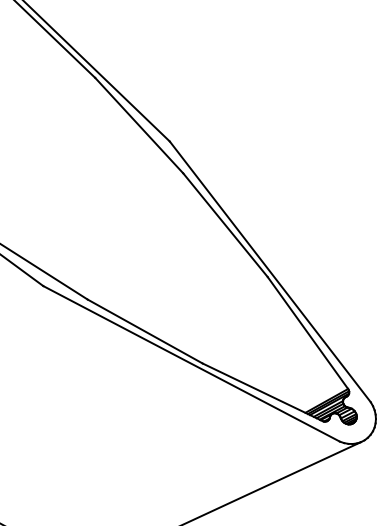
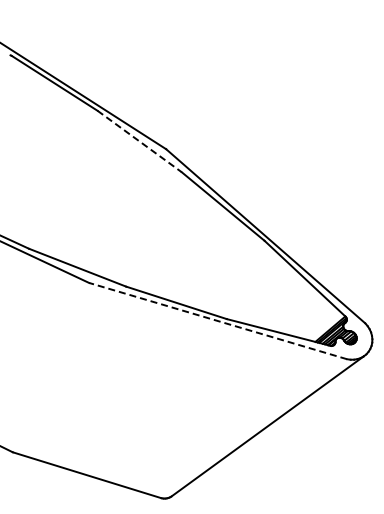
line: (140, 125) -> (140, 141), solid -> dashed
line: (192, 364) -> (218, 321), solid -> dashed

